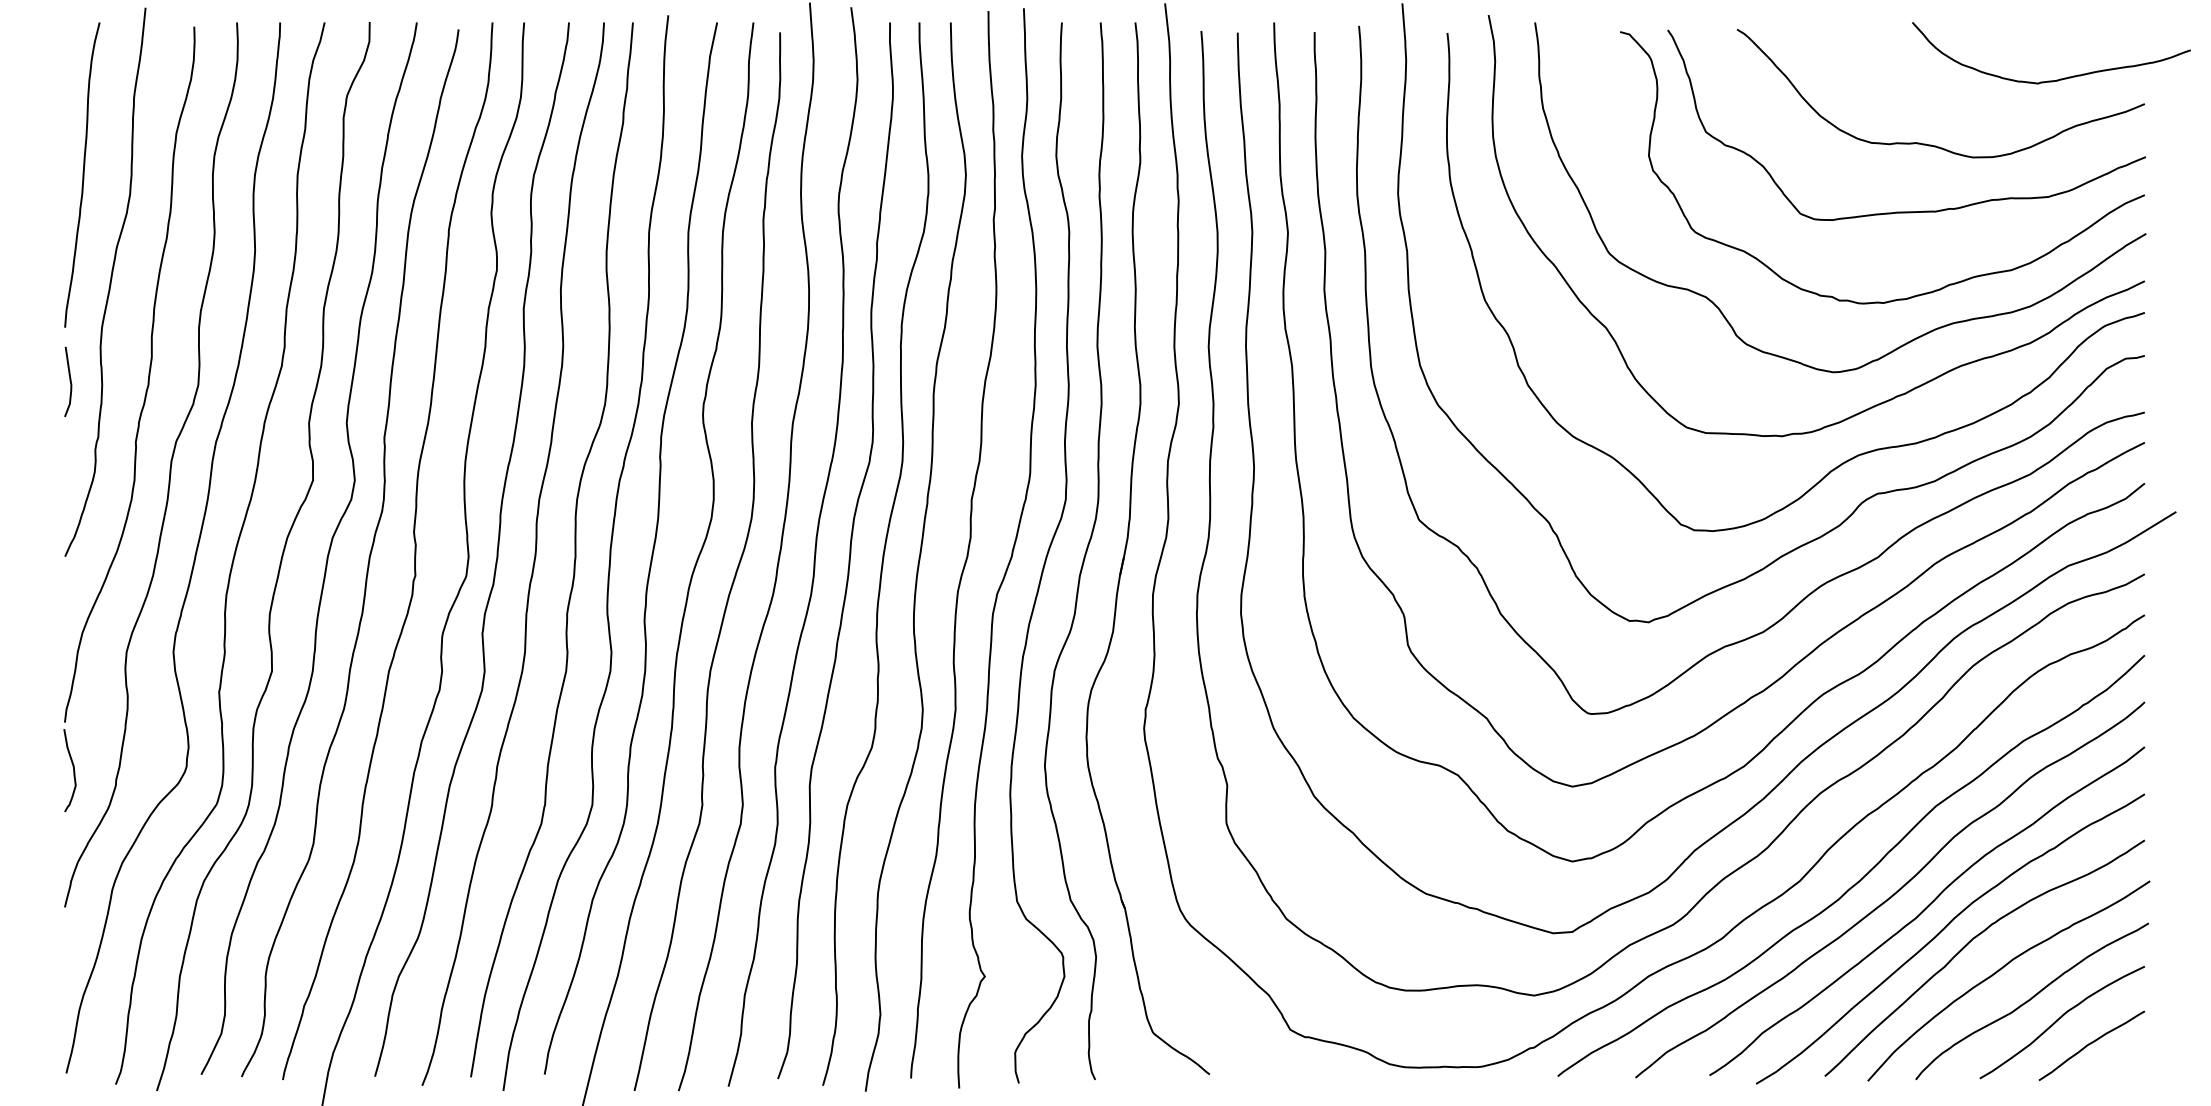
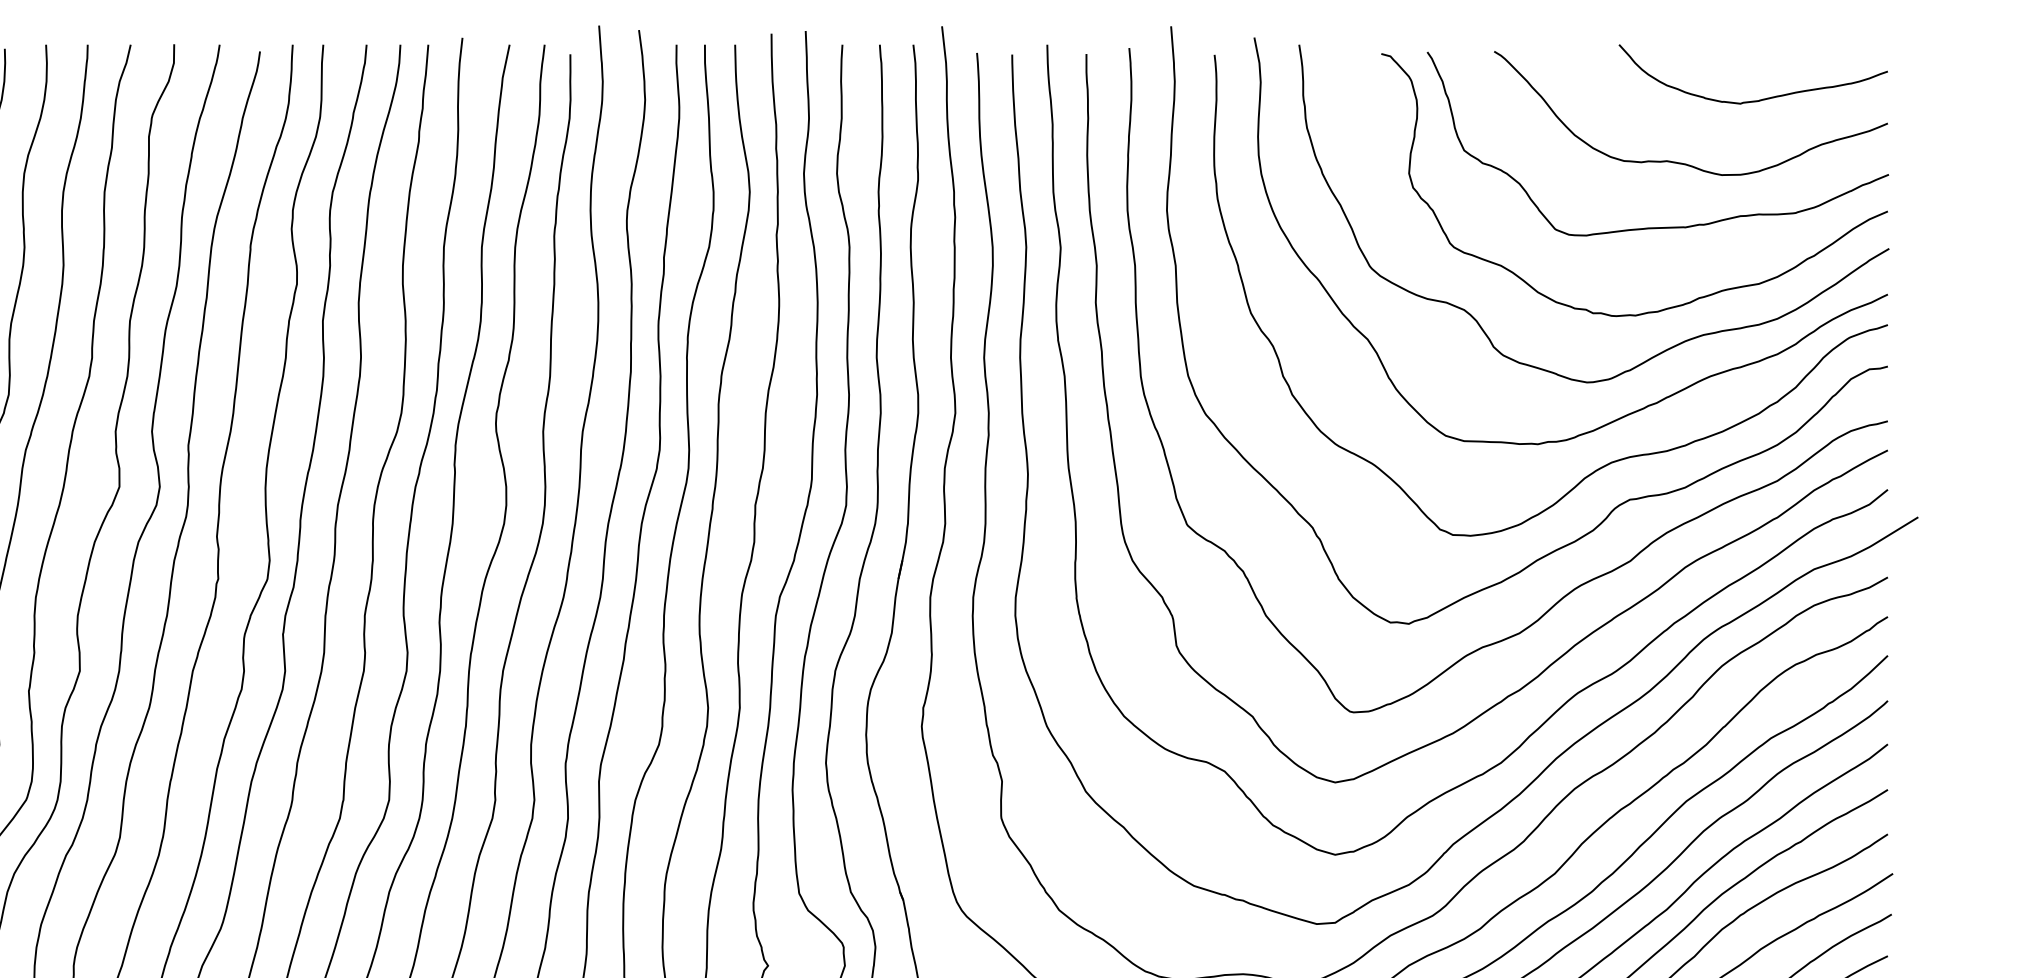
curve: (2056, 79) -> (1758, 99), moved

